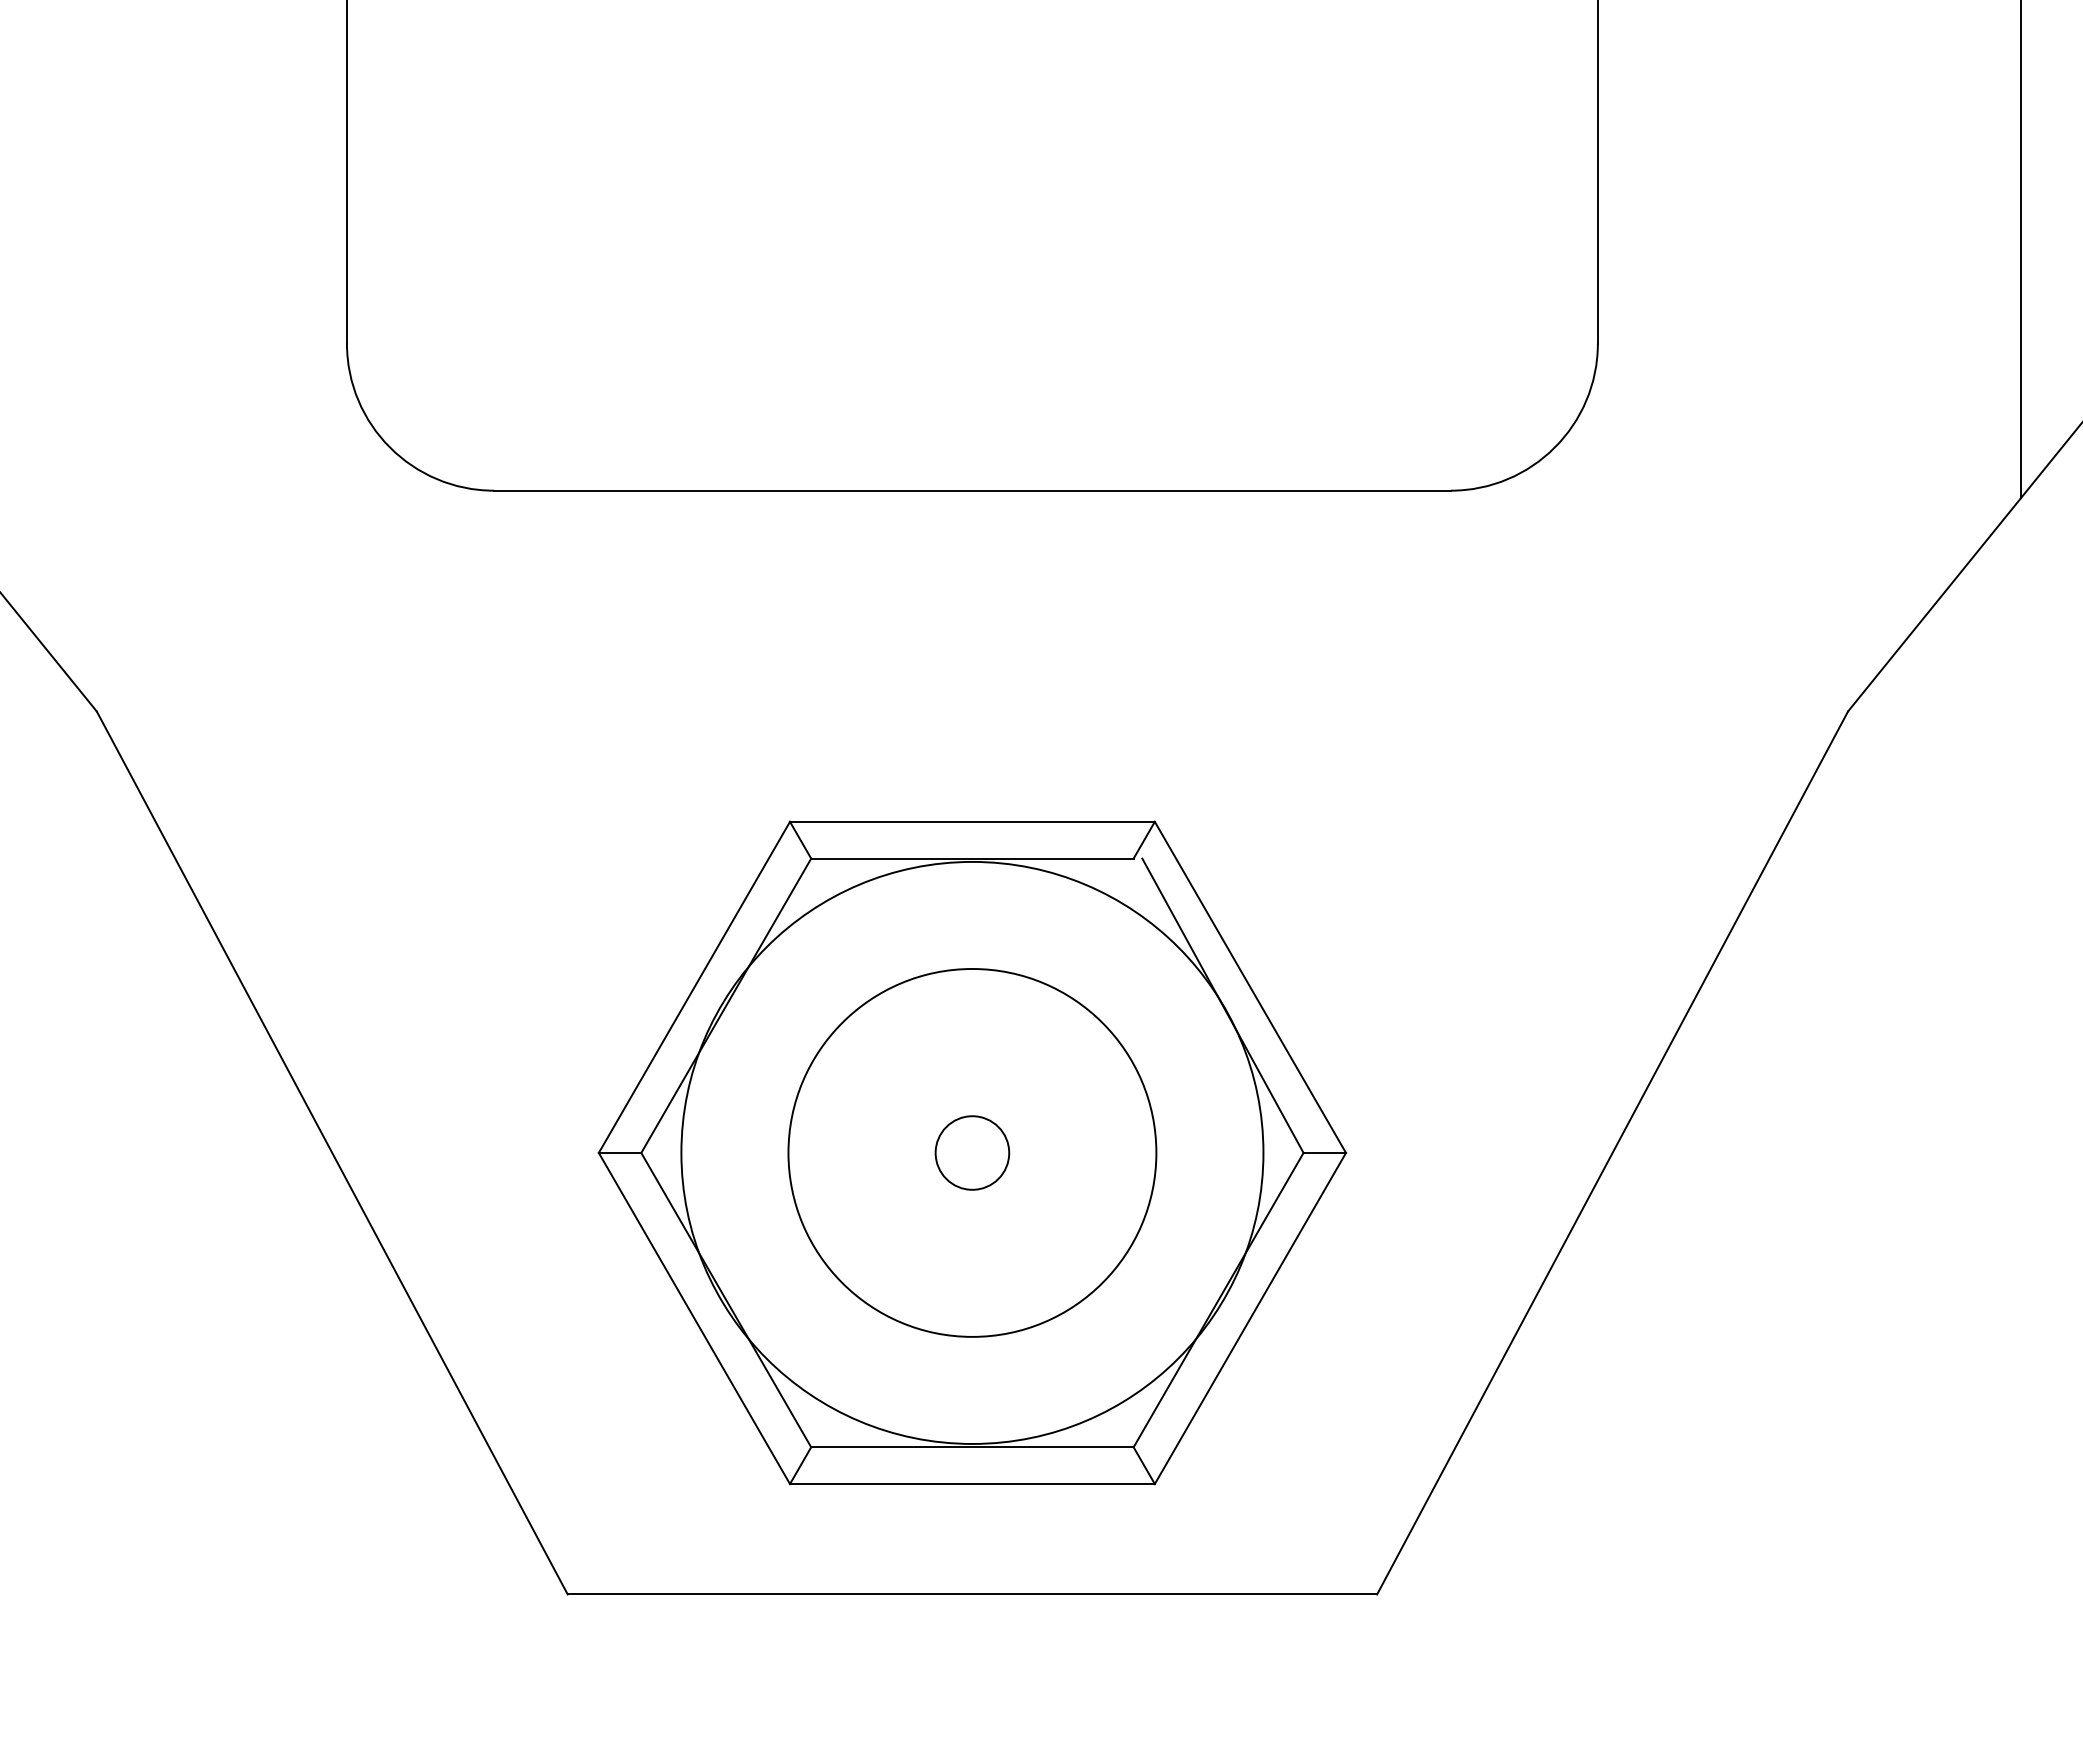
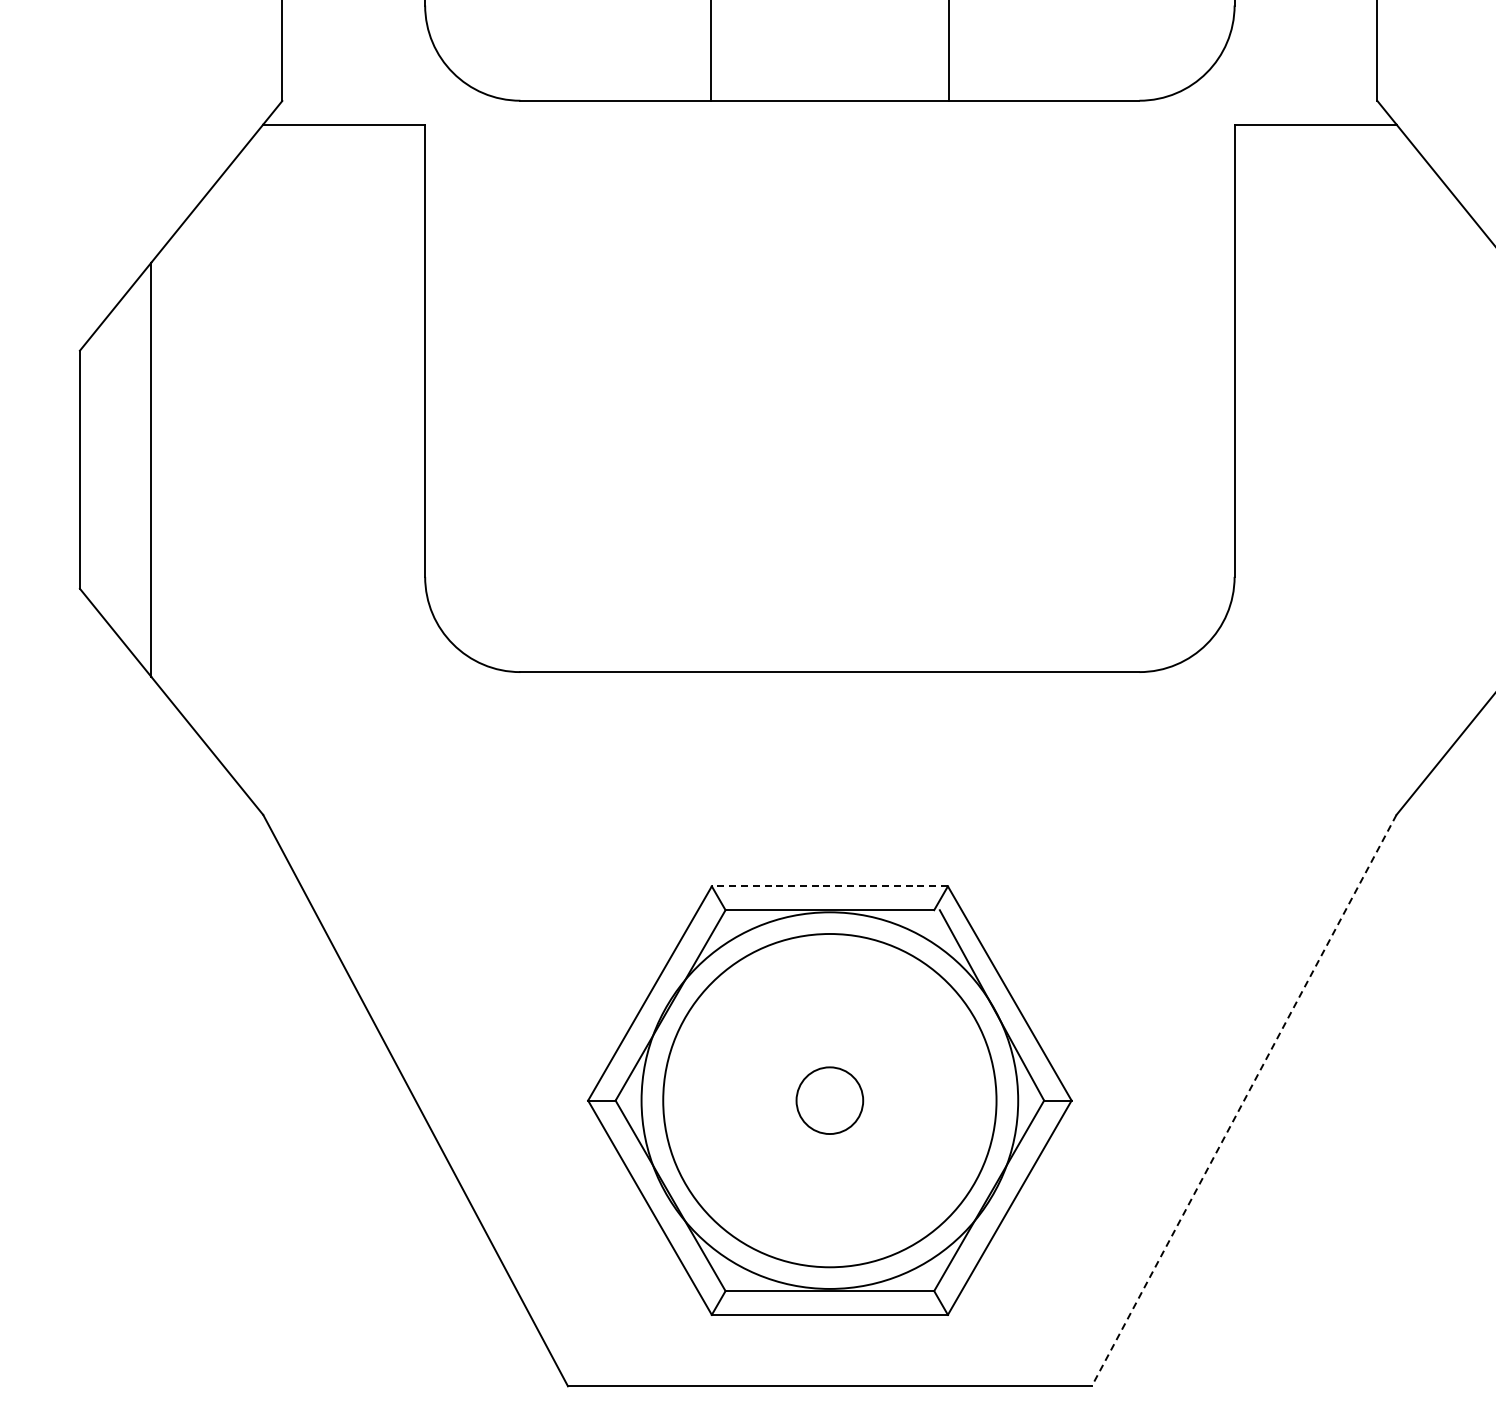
line: (971, 822) -> (829, 886), solid -> dashed
circle: (971, 1152) -> (829, 1100), size x1.4
circle: (971, 1152) -> (829, 1100), size x1.4
line: (1613, 1152) -> (1244, 1100), solid -> dashed

